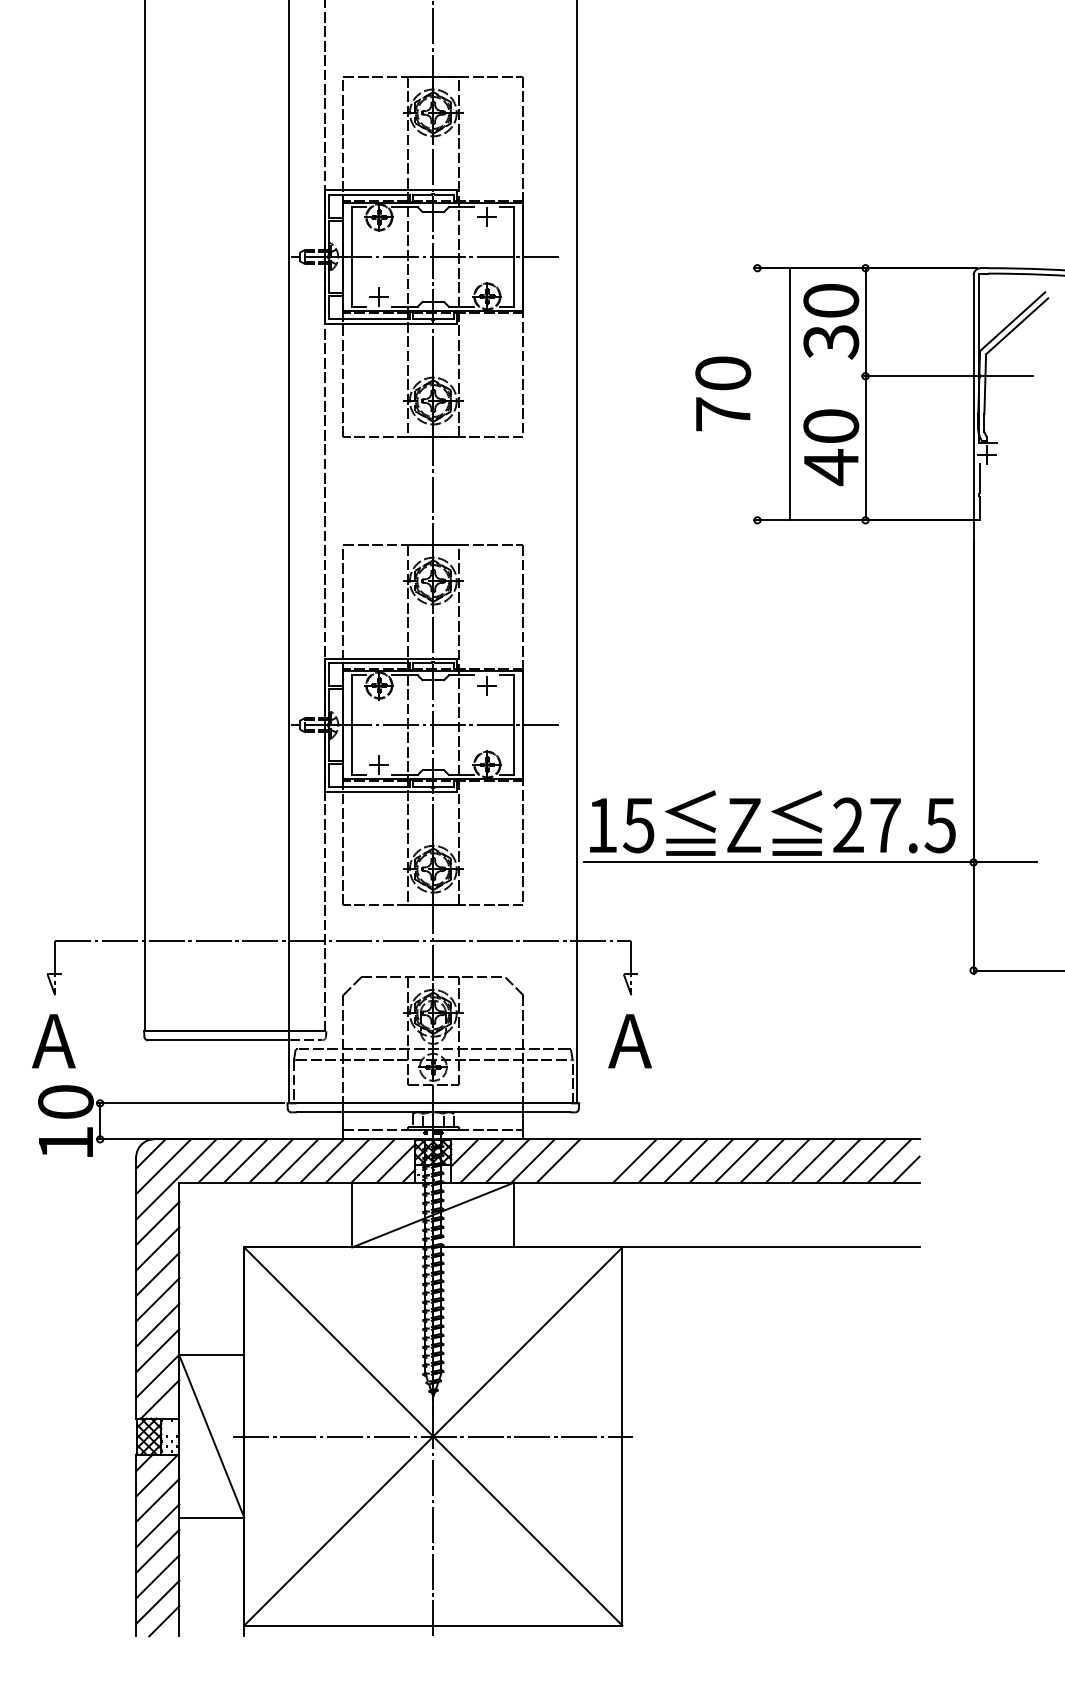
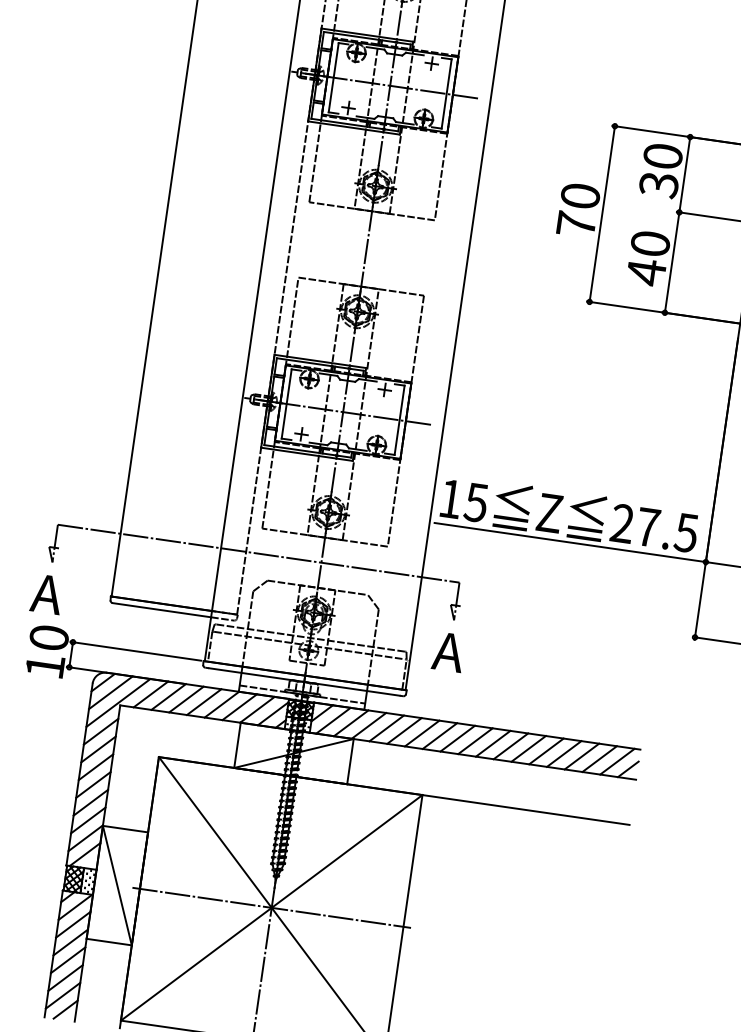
line: (790, 394) -> (602, 214), moved
line: (583, 1160) -> (404, 730), added
line: (609, 1160) -> (422, 733), added

